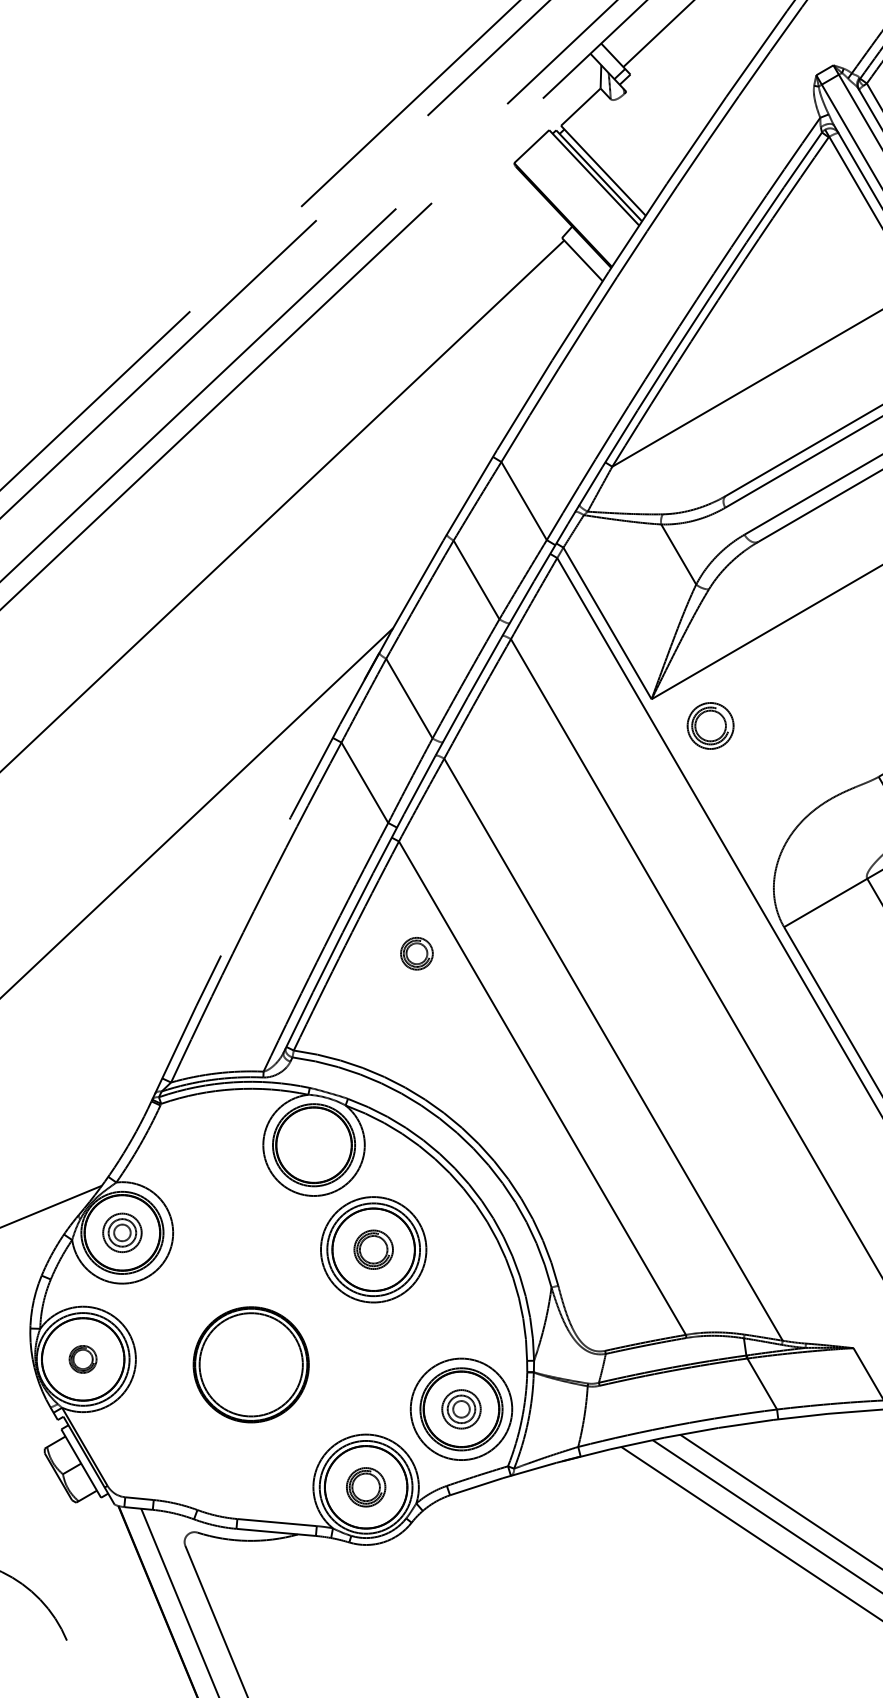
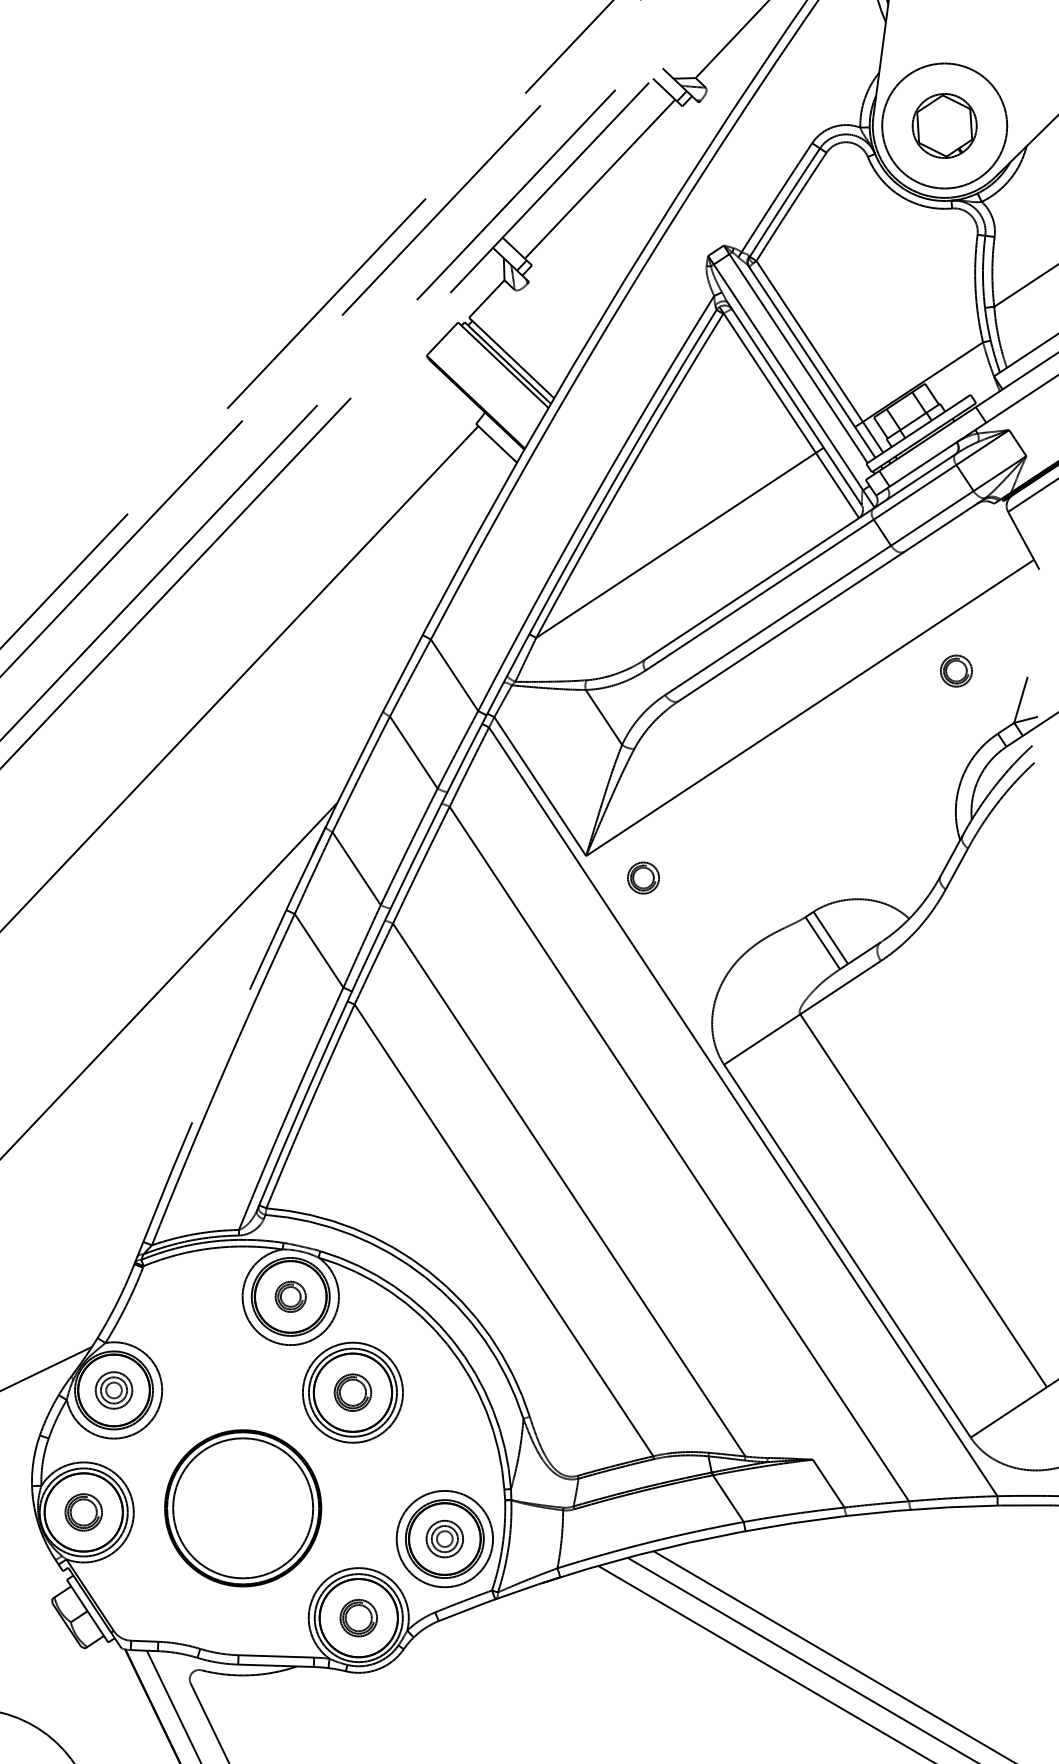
part: (710, 725) -> (643, 877), size x0.71
part: (416, 953) -> (290, 1296), moved
part: (82, 1359) -> (83, 1512), size x1.43
part: (251, 1364) -> (243, 1508), size x1.43

